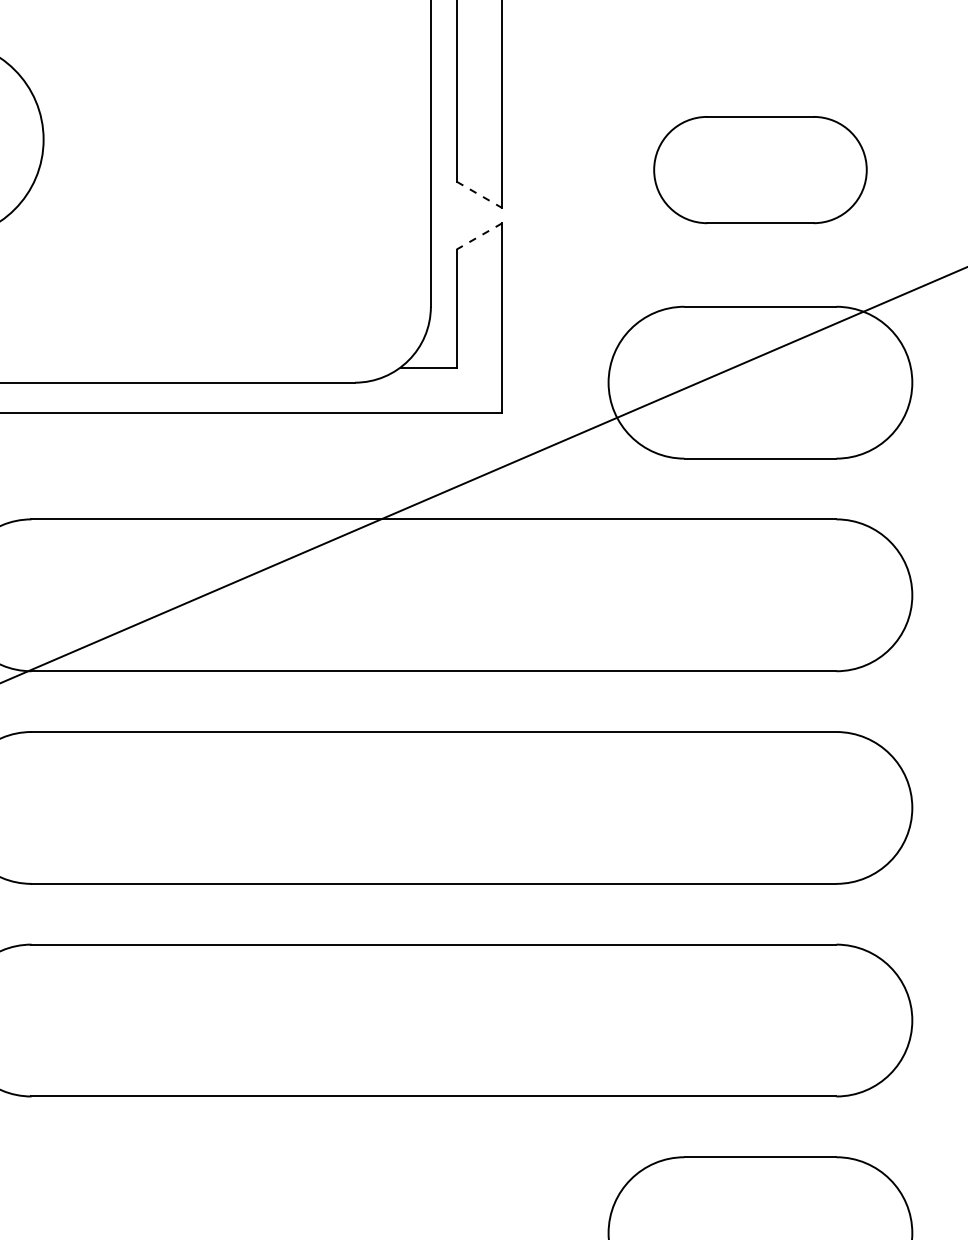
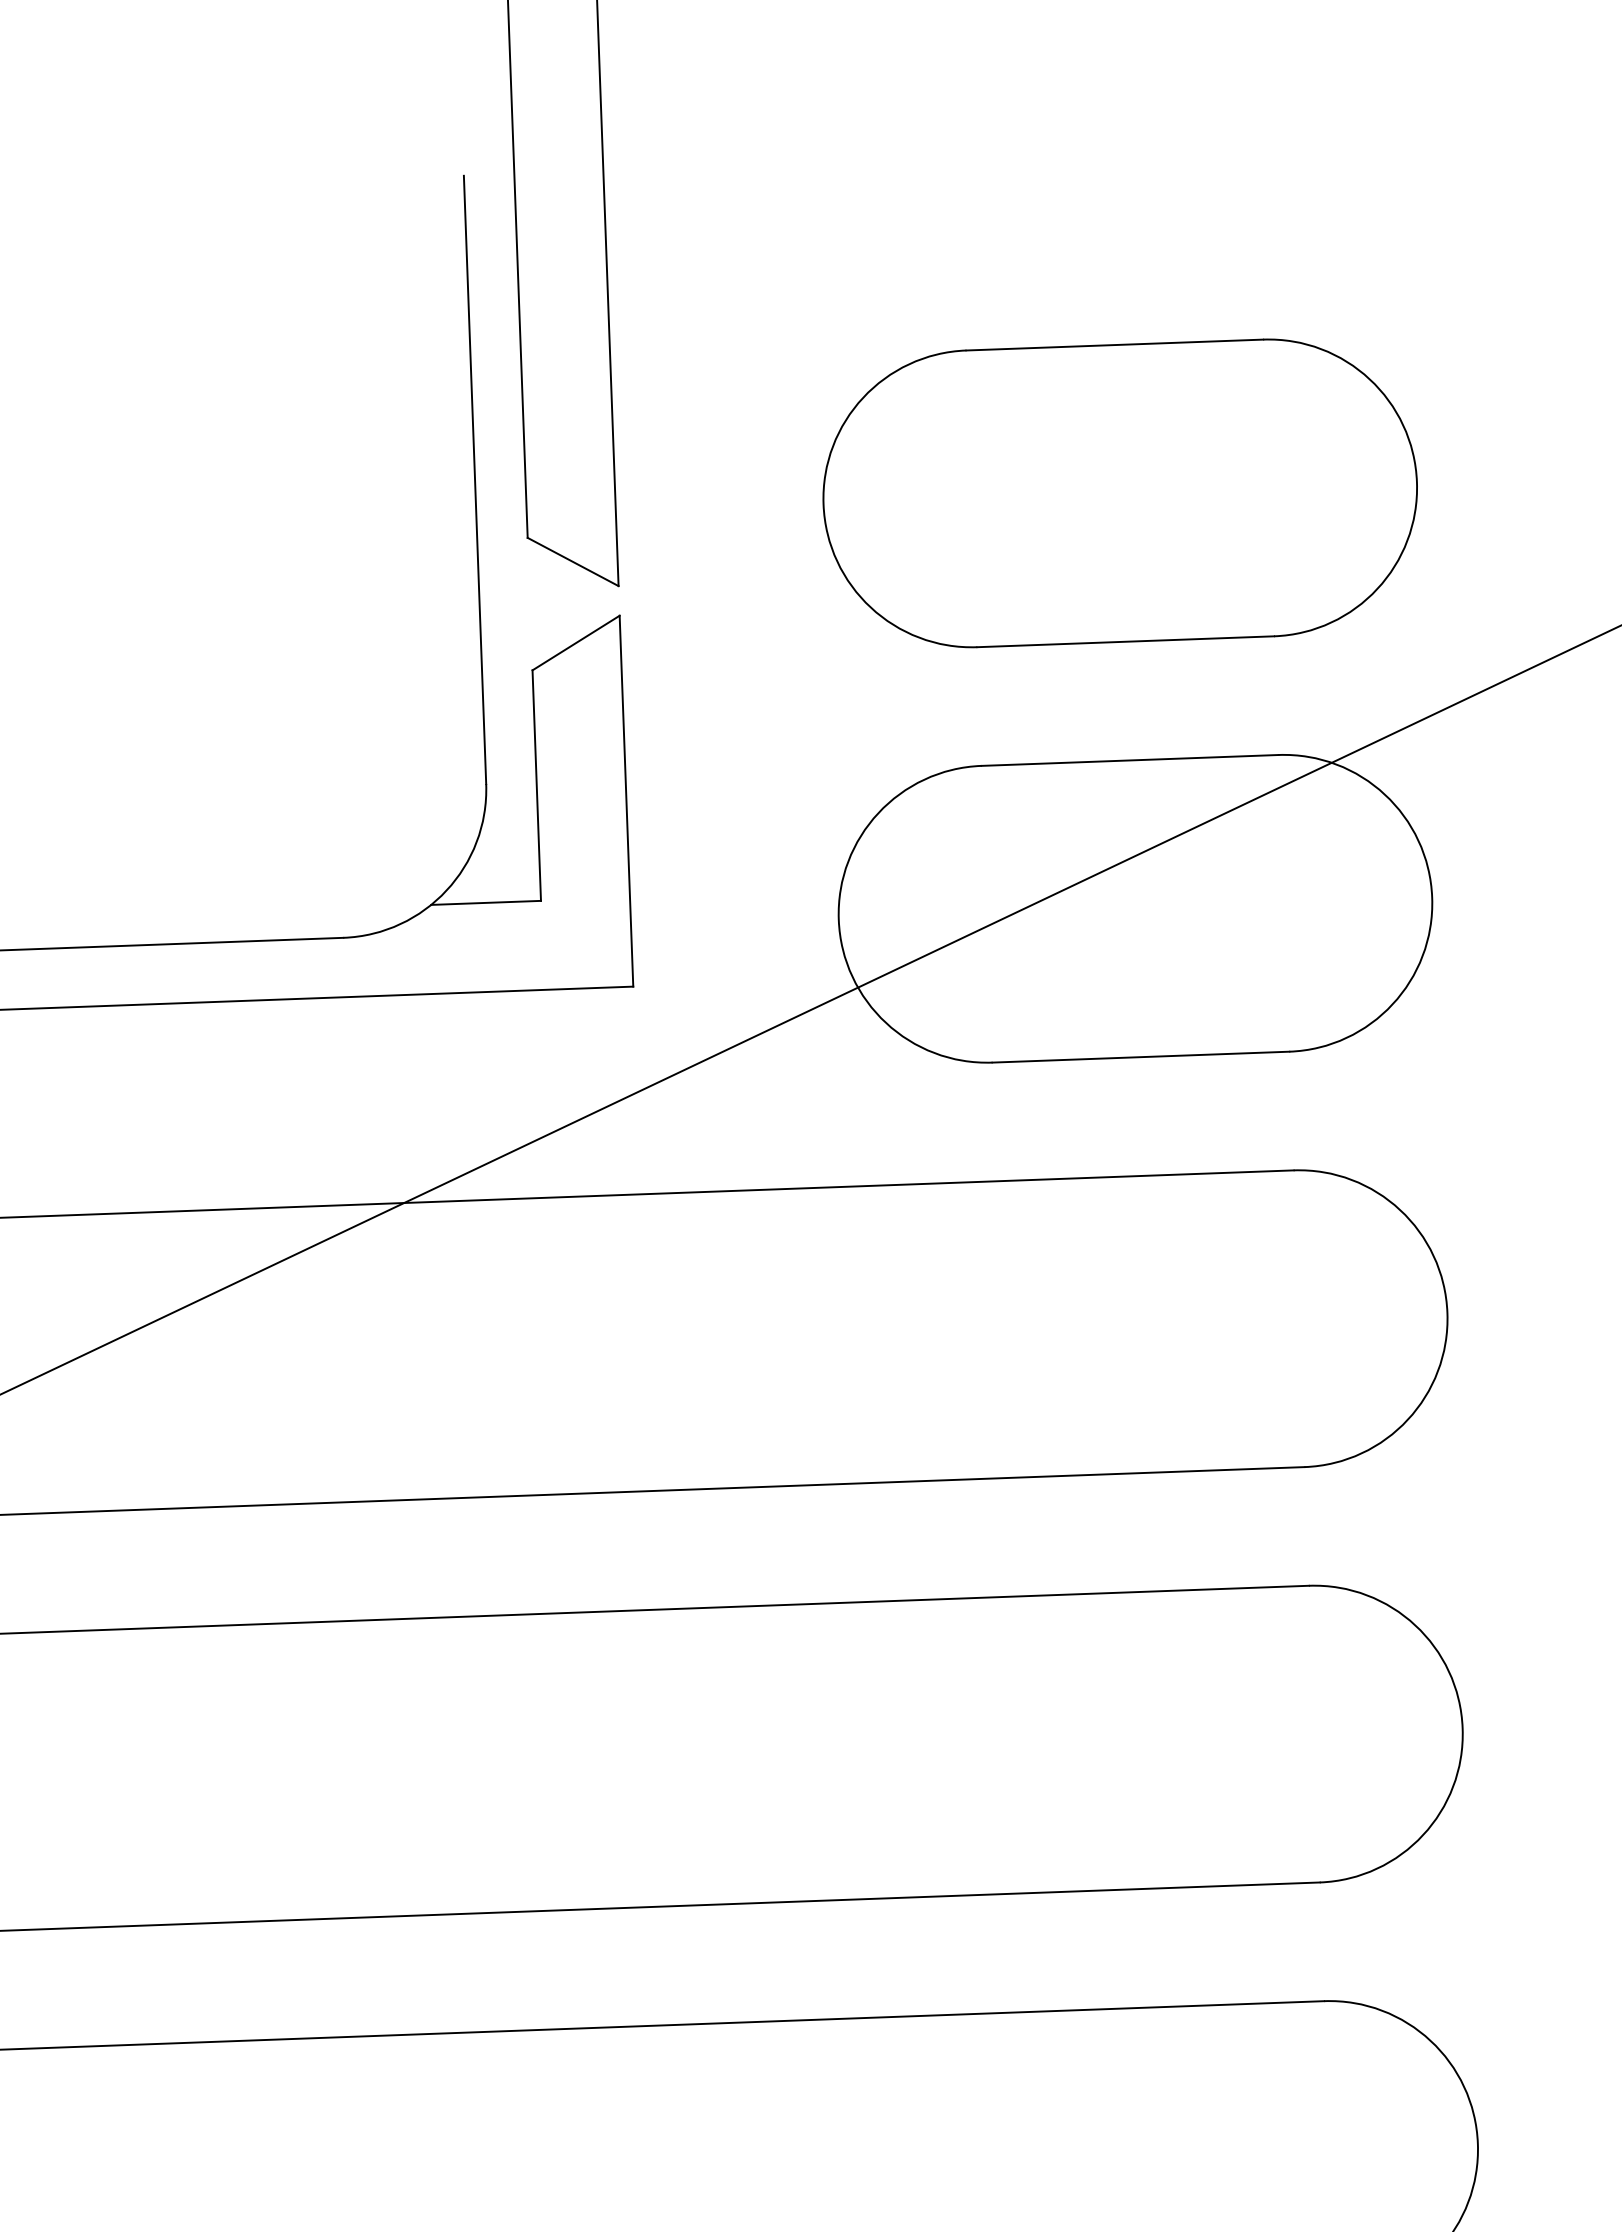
part: (760, 169) -> (1120, 492), size x1.43
line: (479, 195) -> (573, 563), dashed -> solid
line: (479, 236) -> (576, 643), dashed -> solid

